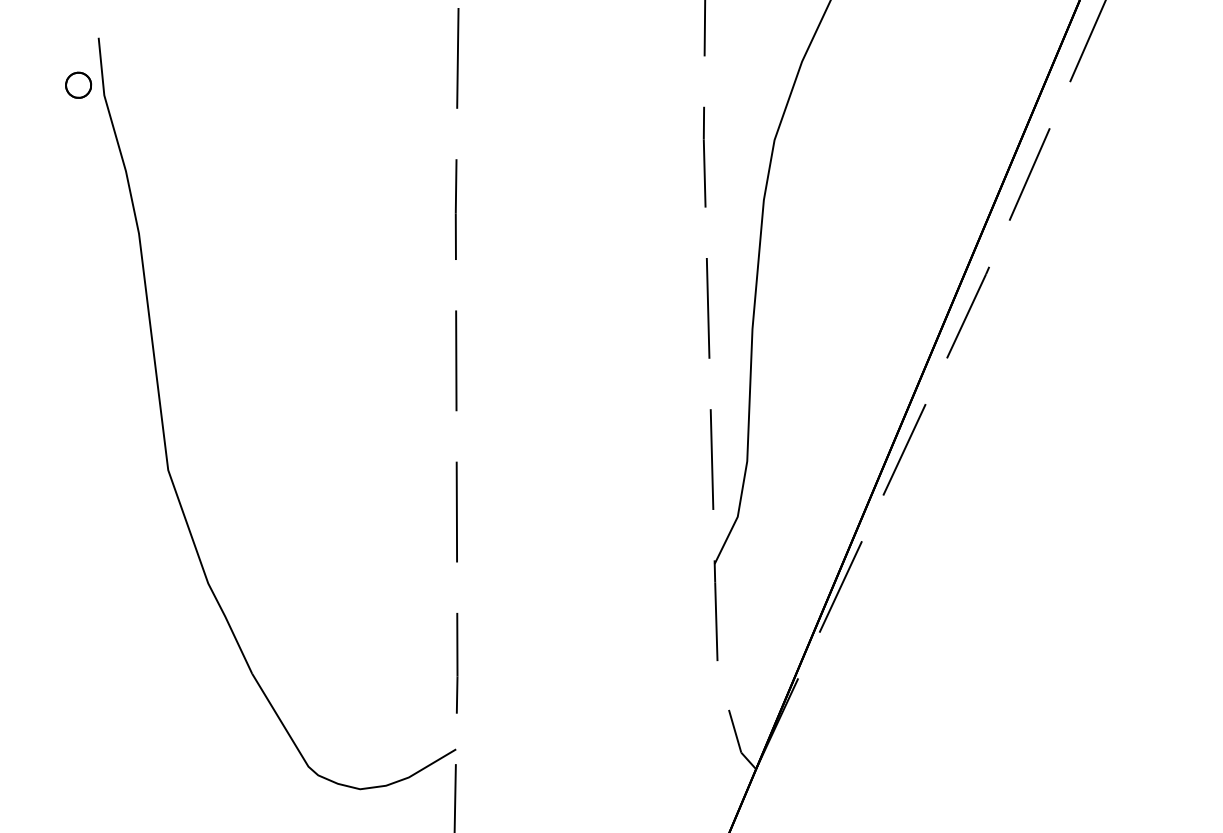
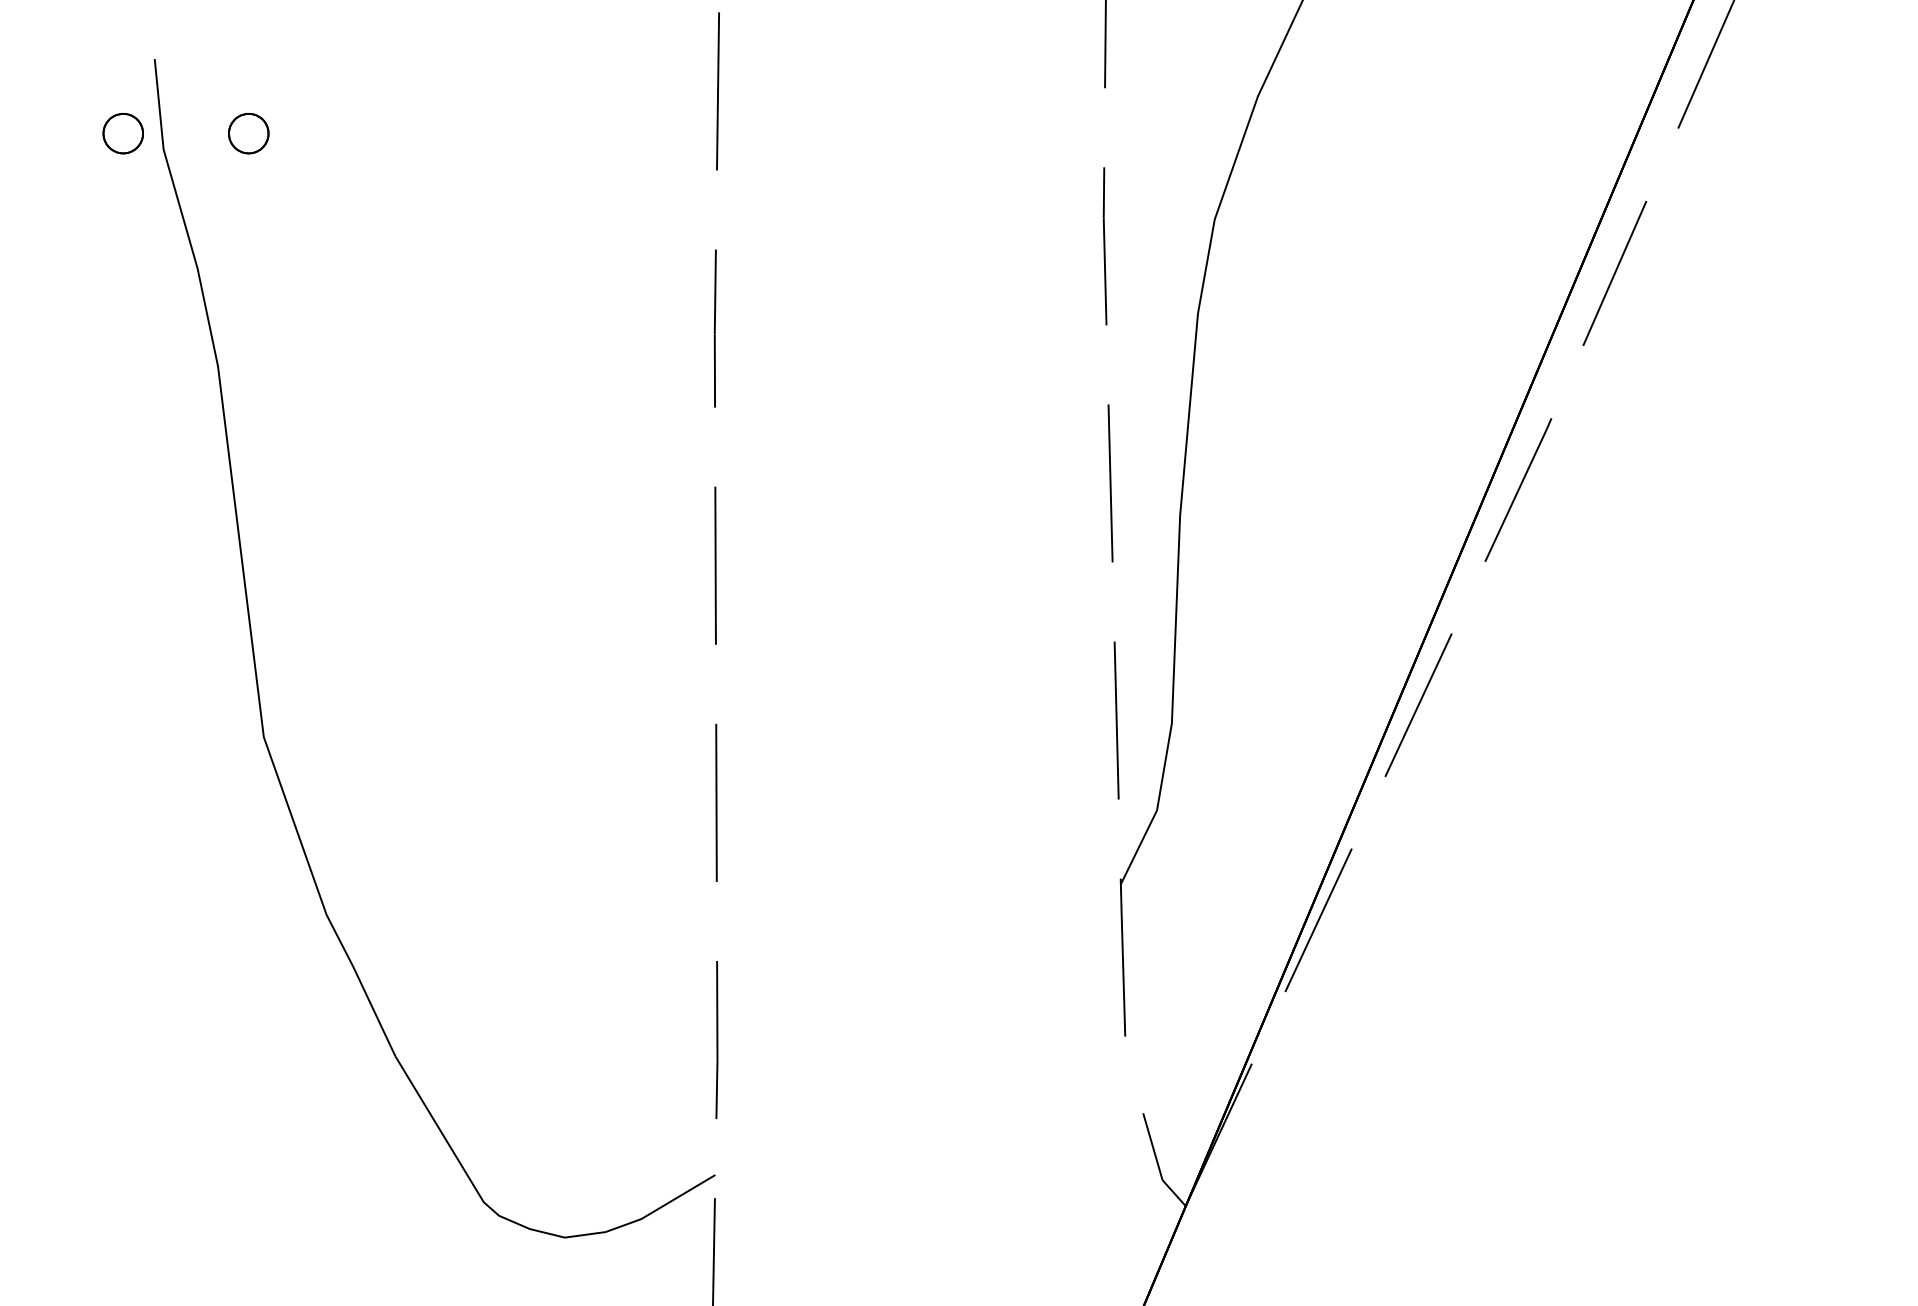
part: (158, 84) -> (248, 132), added

